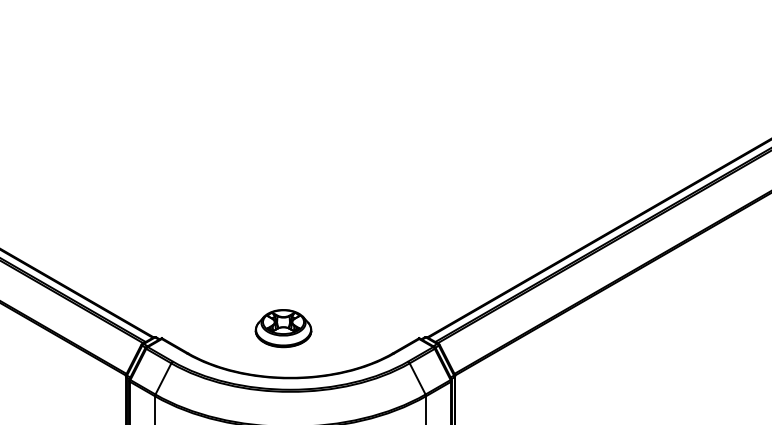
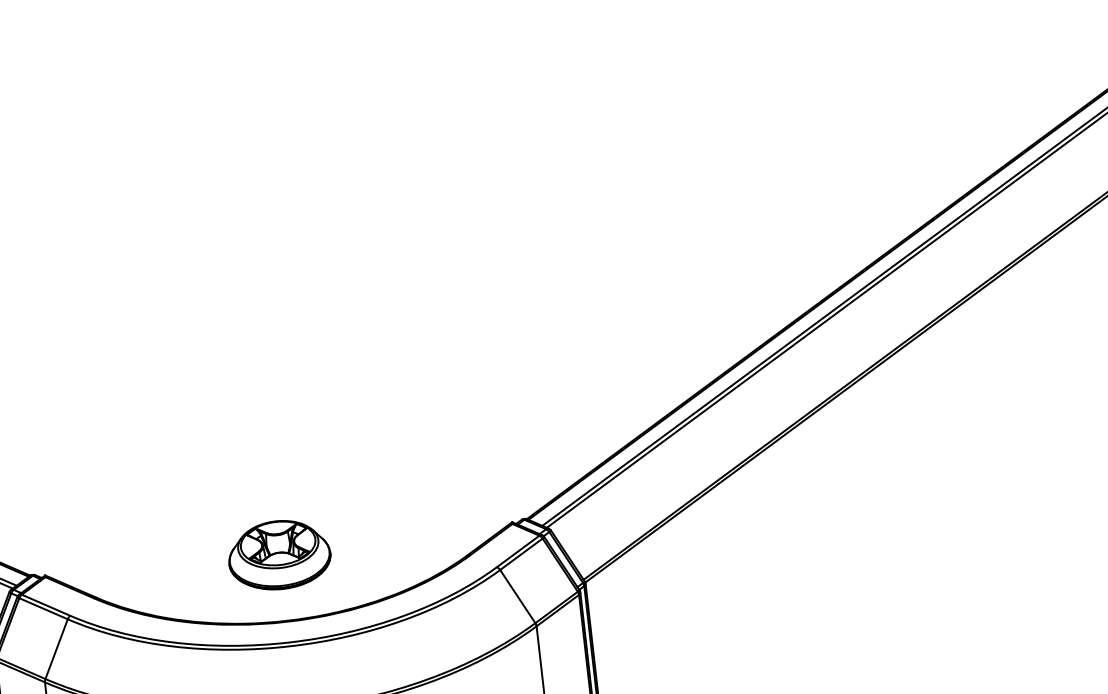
part: (283, 328) -> (279, 554), moved

